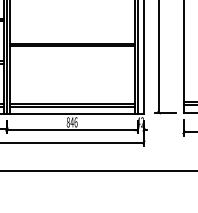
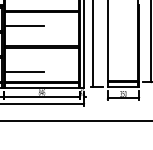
line: (42, 8) -> (24, 25), added
line: (42, 88) -> (24, 72), added

